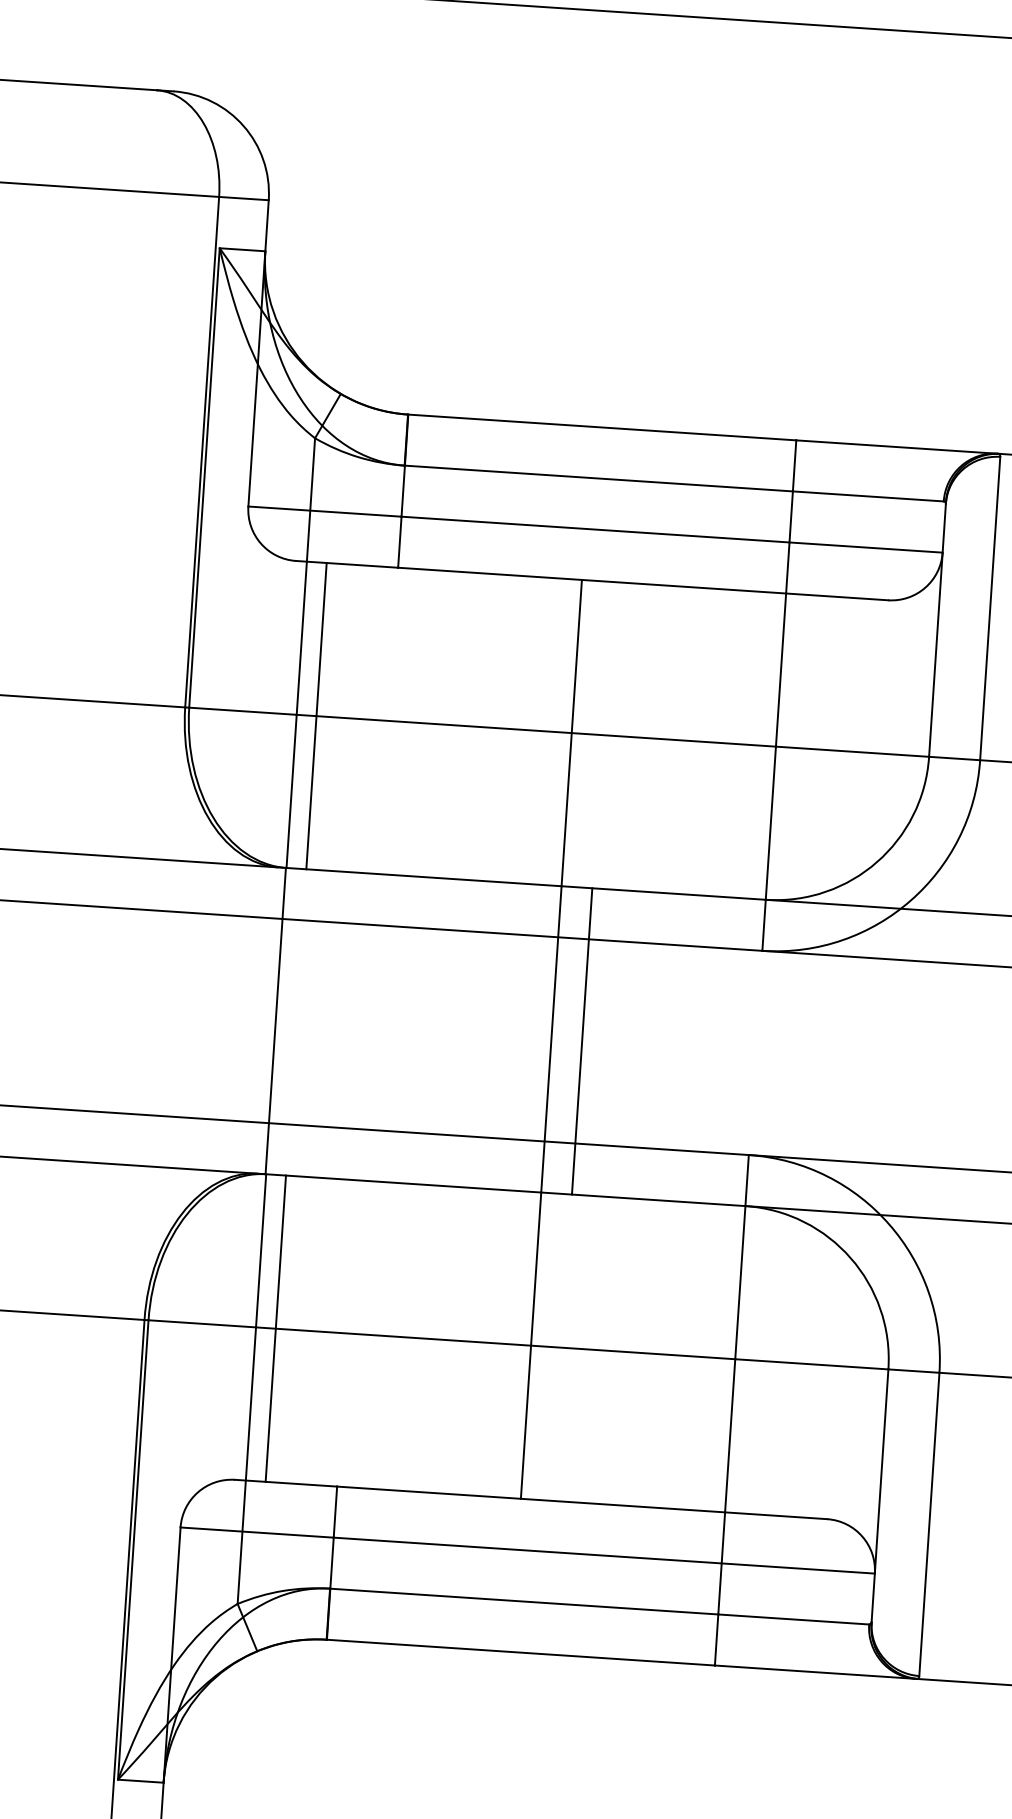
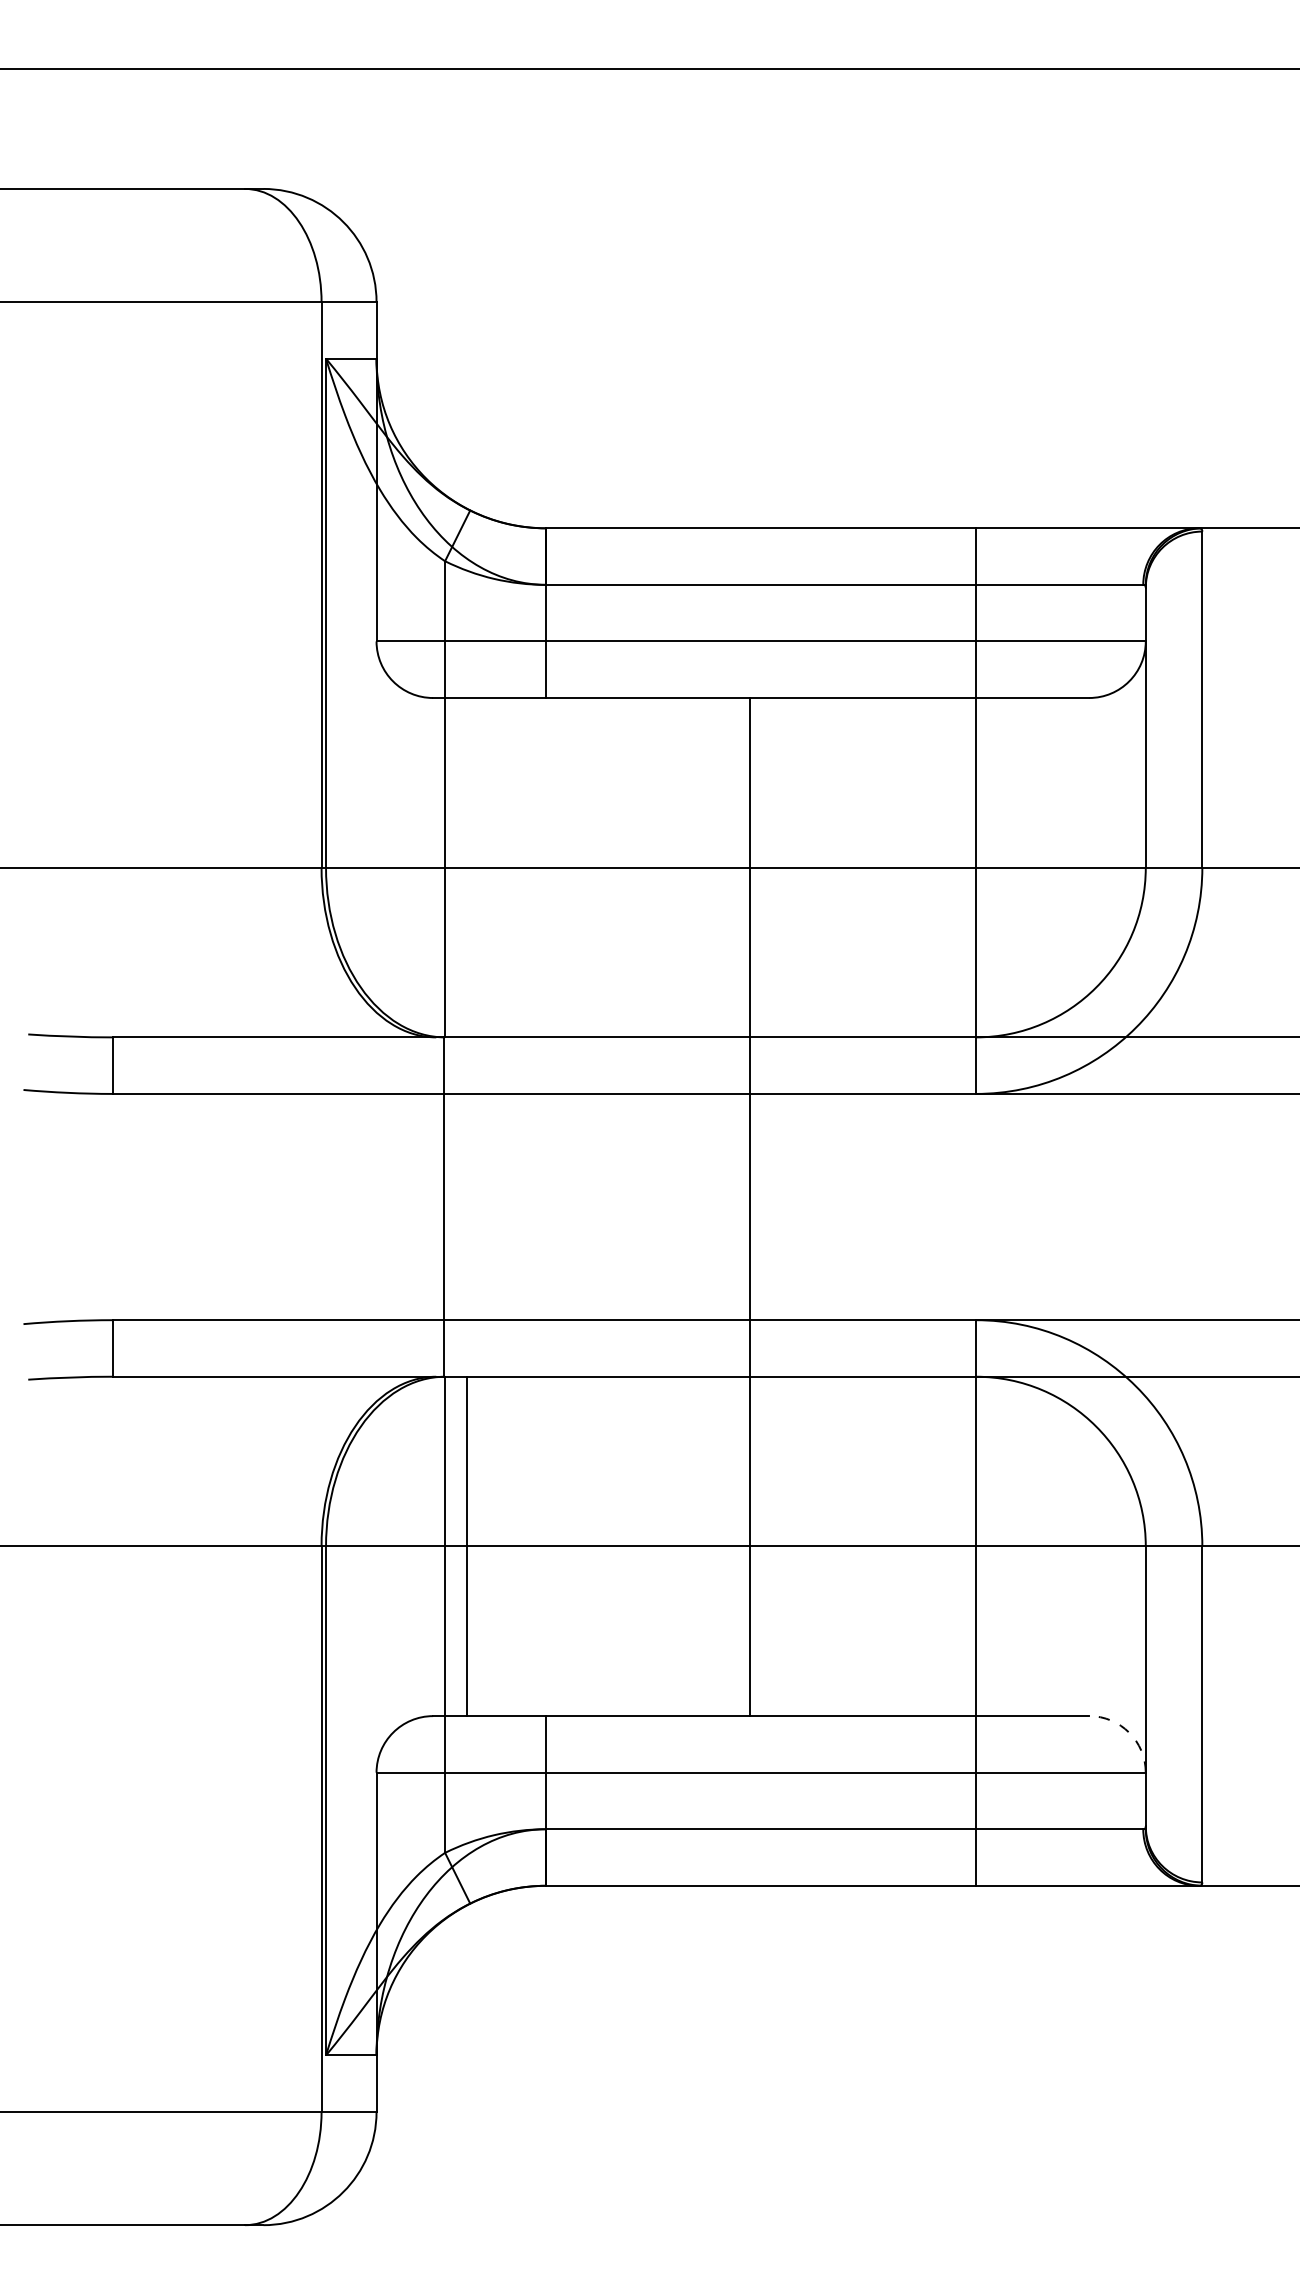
line: (316, 715) -> (467, 867), removed
line: (581, 1040) -> (783, 1206), removed
arc: (862, 1536) -> (1129, 1732), solid -> dashed

